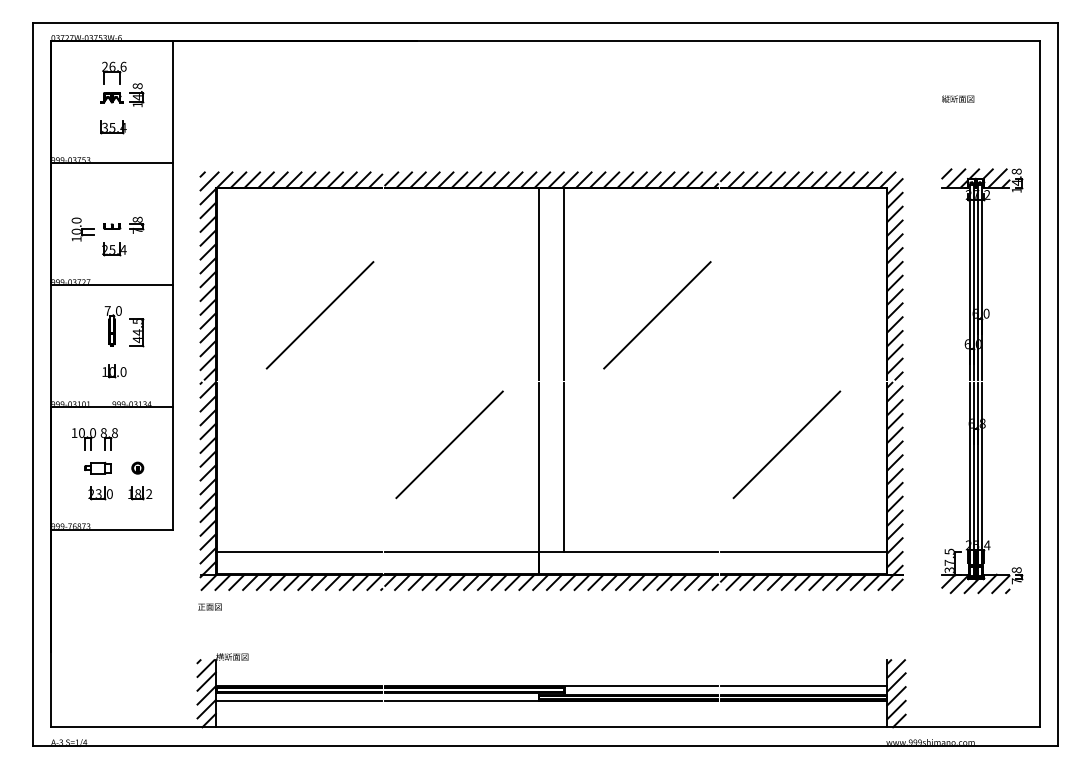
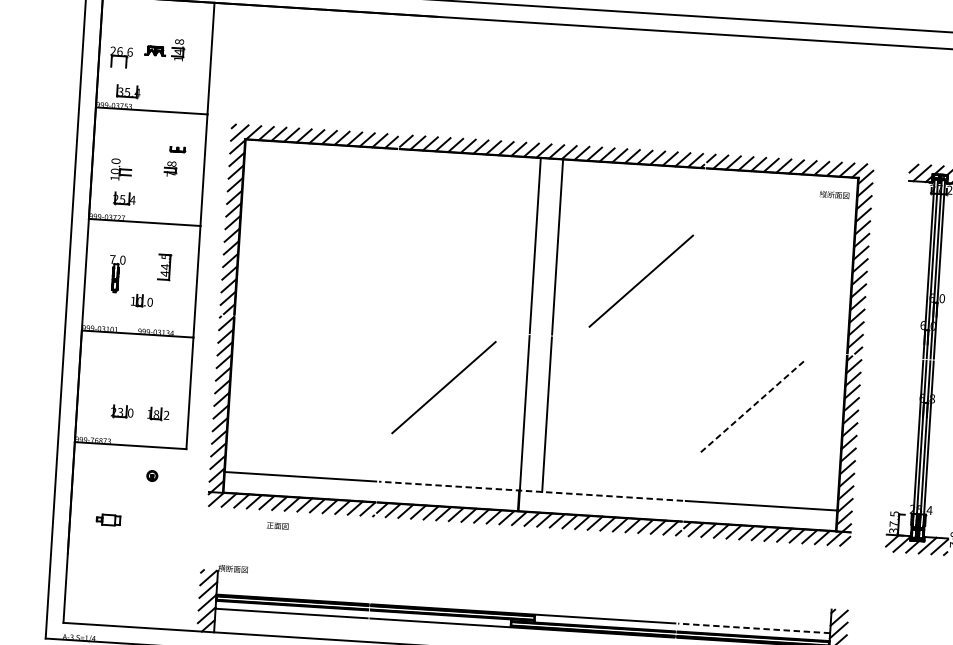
part: (114, 72) -> (121, 56), moved
text: (958, 98) -> (834, 194), moved
part: (113, 127) -> (128, 92), moved
part: (112, 226) -> (178, 149), moved
part: (114, 249) -> (124, 199), moved
line: (319, 315) -> (332, 261), removed
part: (112, 326) -> (116, 274), moved
part: (94, 439) -> (119, 362), removed
line: (786, 445) -> (751, 407), solid -> dashed
part: (97, 467) -> (108, 519), moved
part: (137, 467) -> (152, 475), moved
line: (551, 551) -> (530, 490), solid -> dashed
text: (209, 606) -> (277, 525), moved
line: (803, 685) -> (753, 627), solid -> dashed

